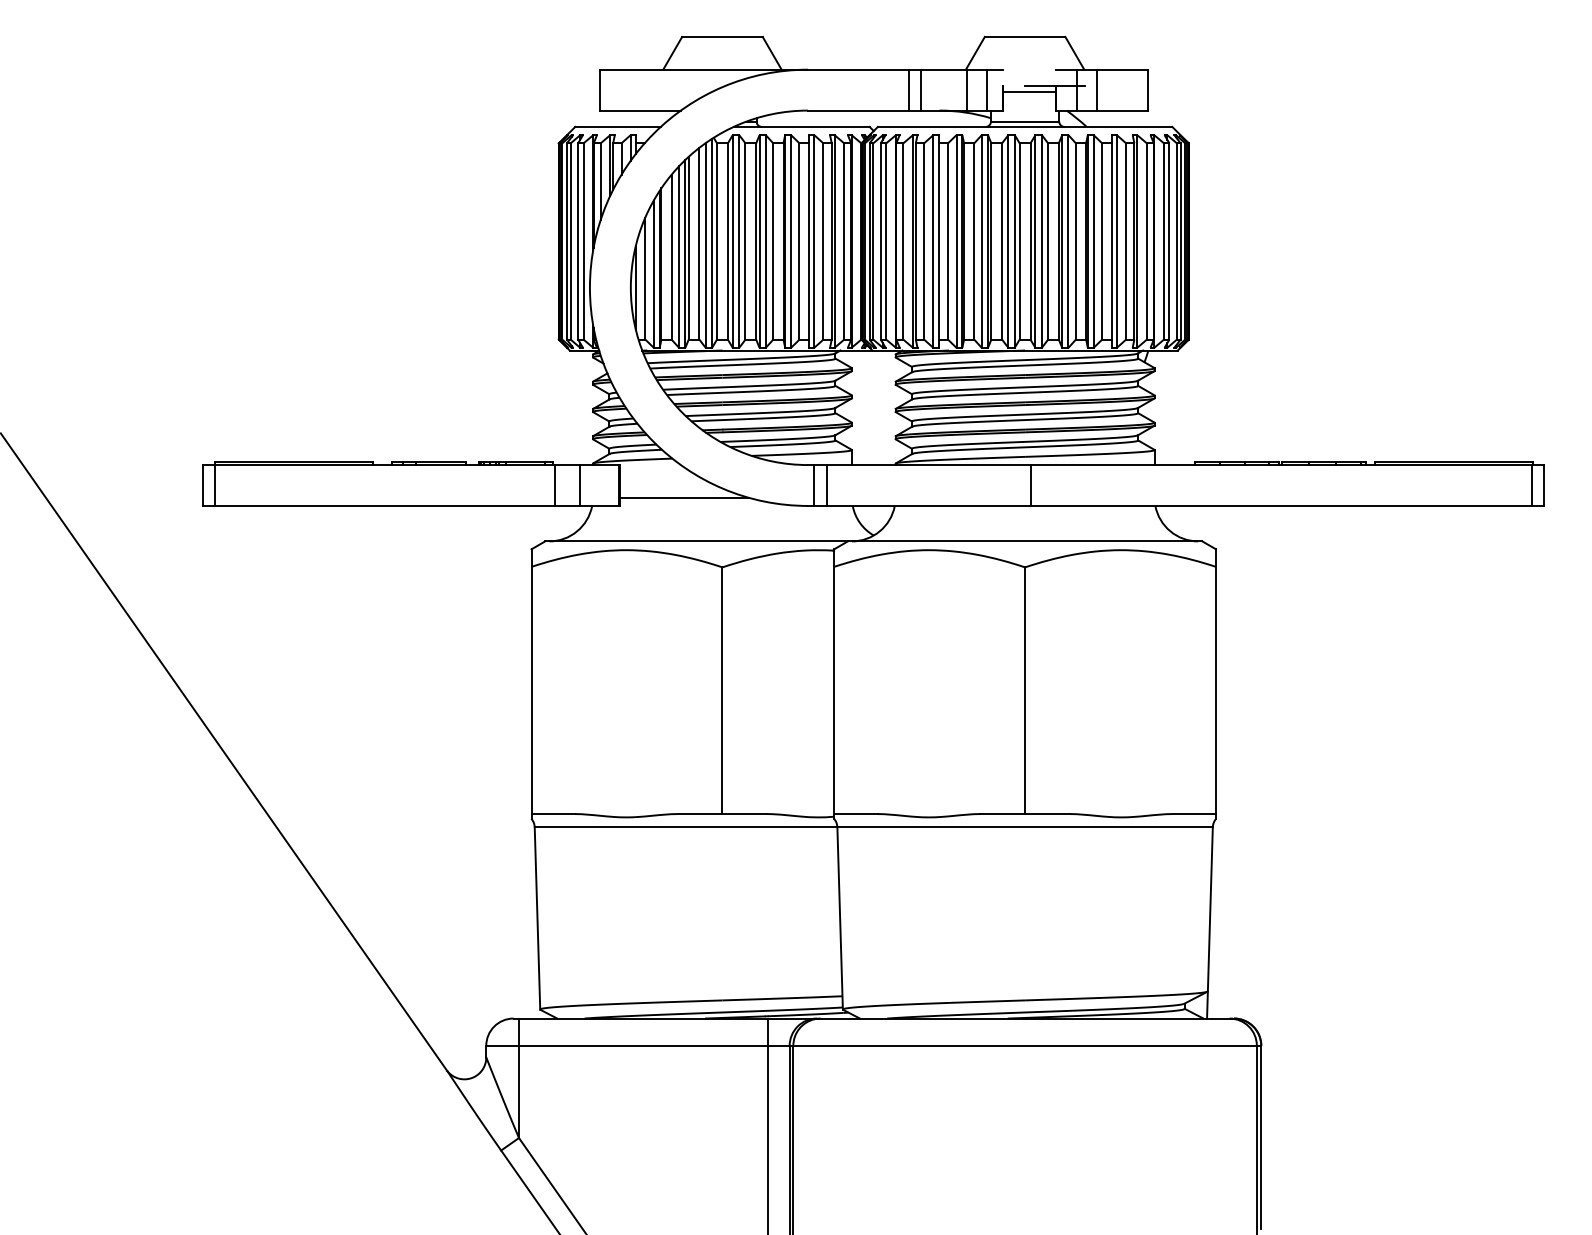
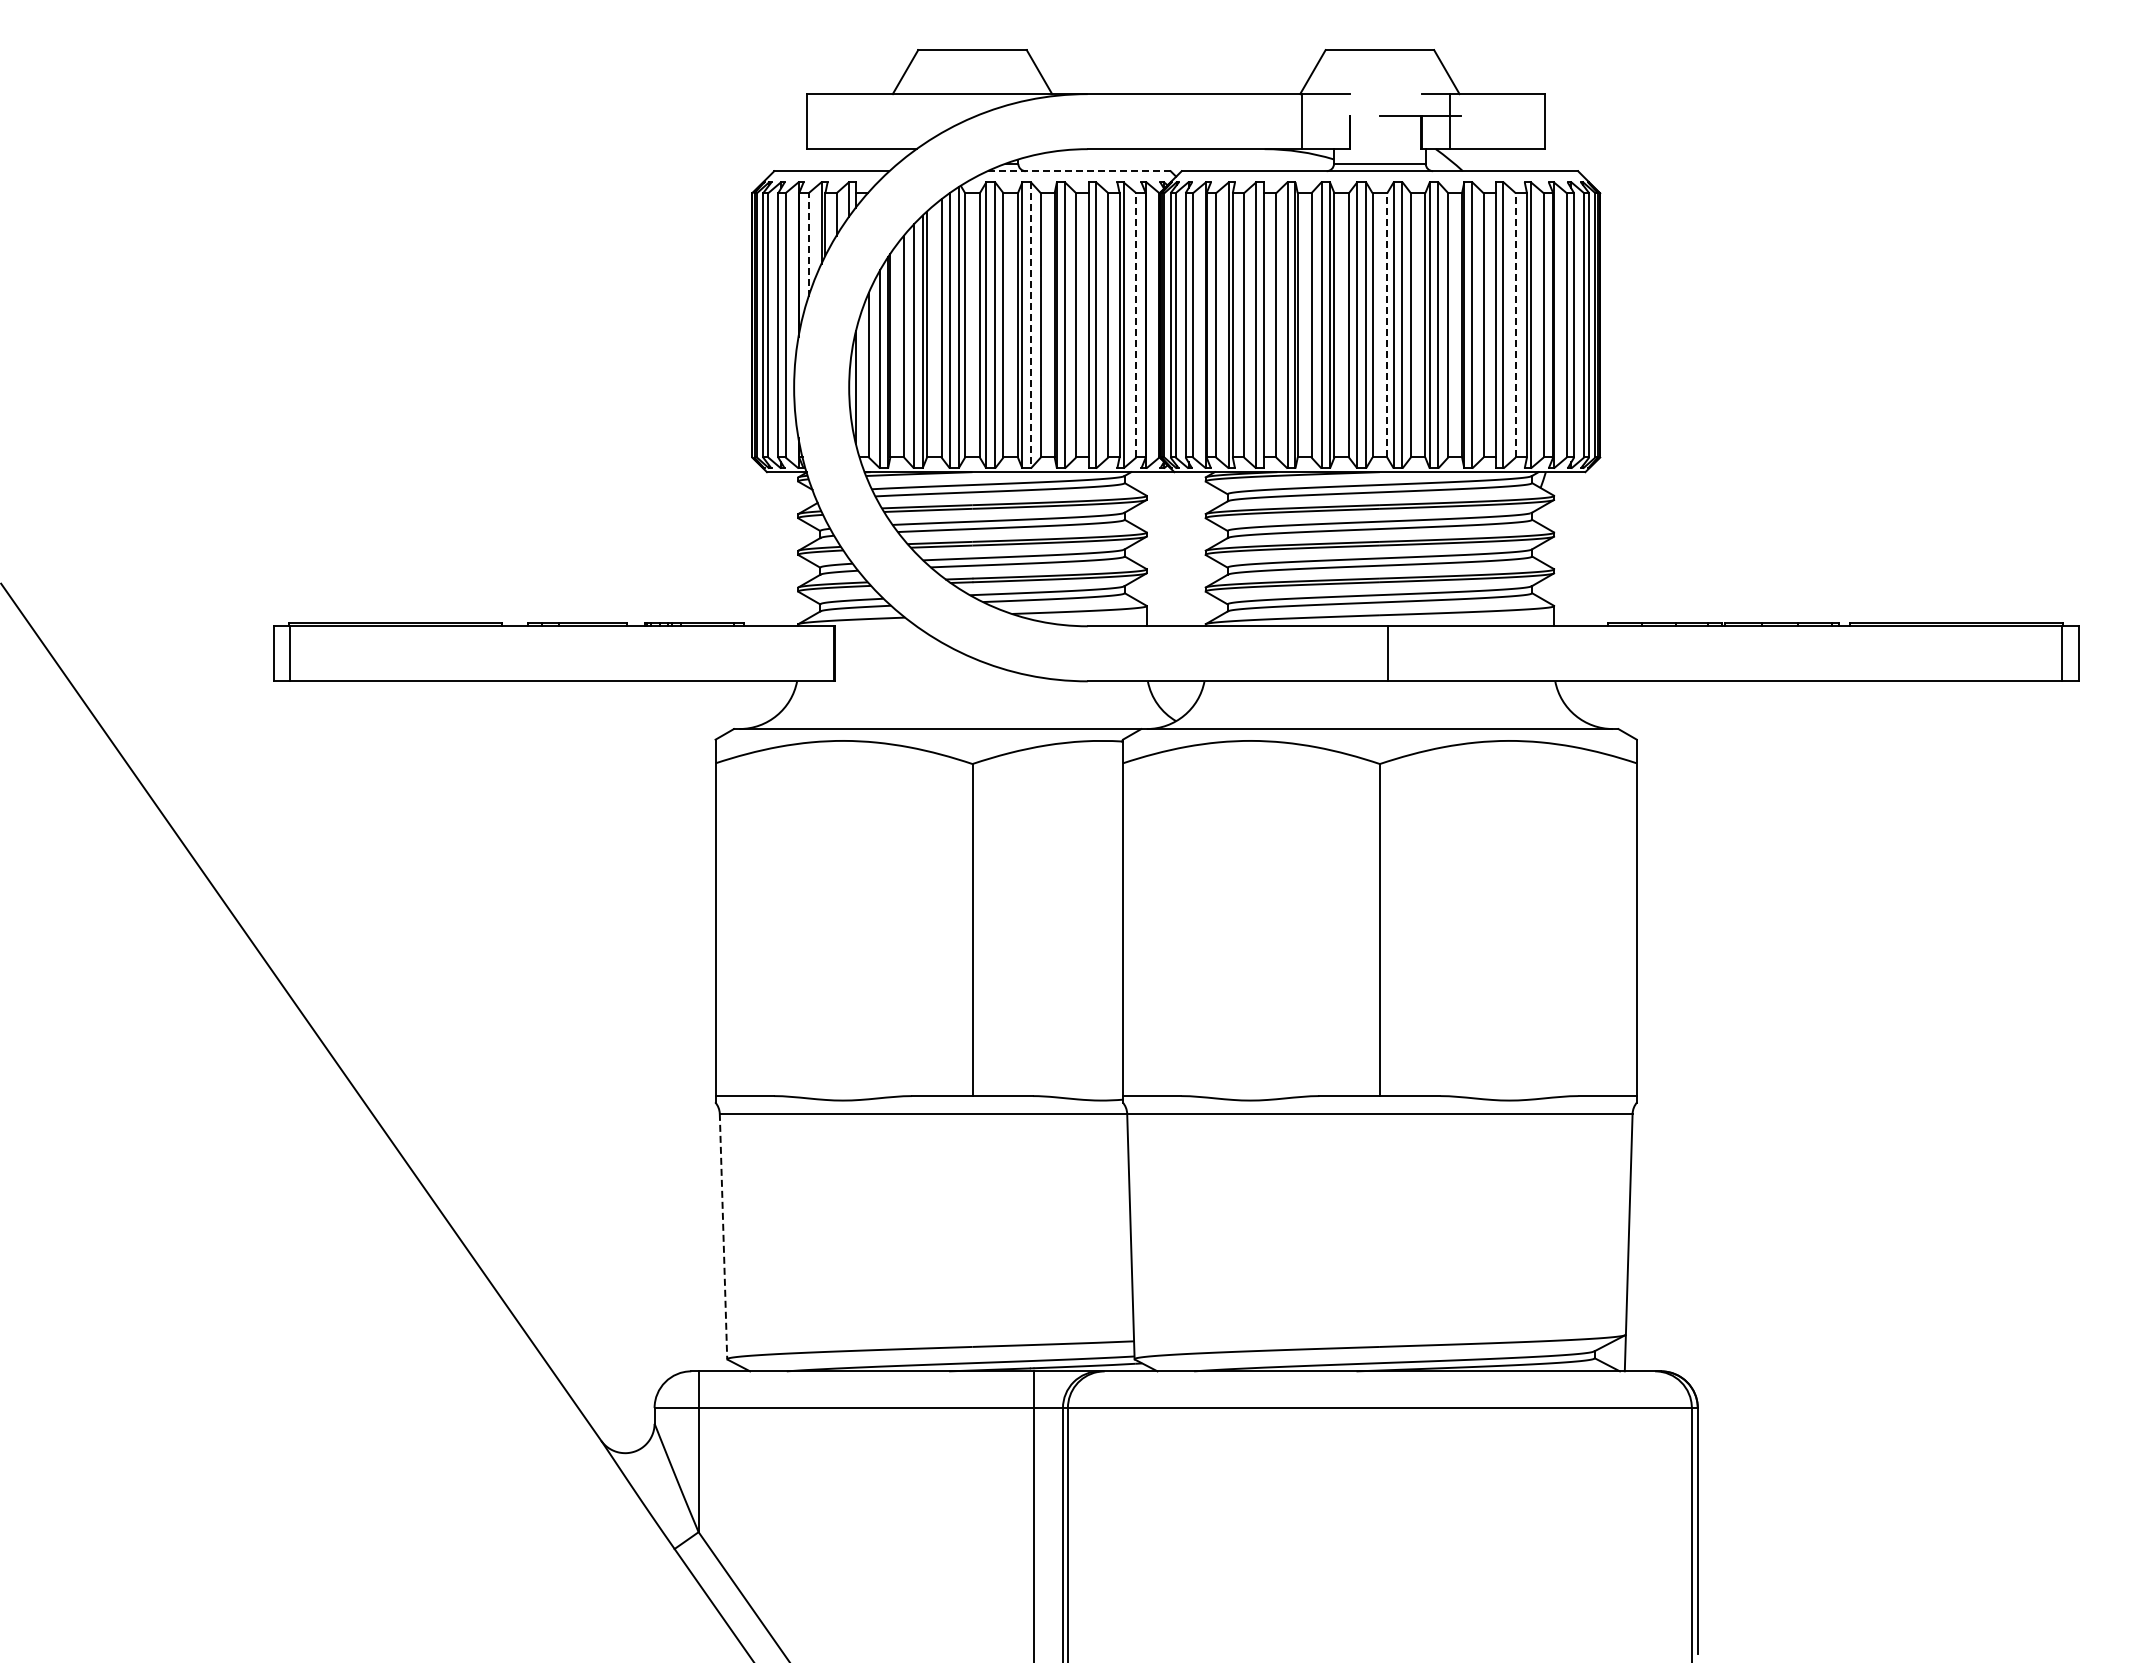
line: (908, 90) -> (1222, 121), removed
line: (920, 90) -> (1239, 121), removed
line: (986, 90) -> (1328, 121), removed
line: (1096, 90) -> (1476, 121), removed
line: (1029, 91) -> (1385, 123), removed
line: (801, 127) -> (1079, 171), solid -> dashed
line: (600, 182) -> (808, 245), solid -> dashed
line: (844, 240) -> (1136, 324), solid -> dashed
line: (1030, 240) -> (1387, 324), solid -> dashed
line: (1125, 240) -> (1515, 324), solid -> dashed
line: (765, 241) -> (1030, 325), solid -> dashed
line: (555, 485) -> (747, 653), removed
line: (579, 485) -> (780, 653), removed
line: (813, 485) -> (1095, 653), removed
line: (826, 485) -> (1112, 653), removed
line: (684, 497) -> (921, 670), removed
line: (537, 918) -> (723, 1236), solid -> dashed

